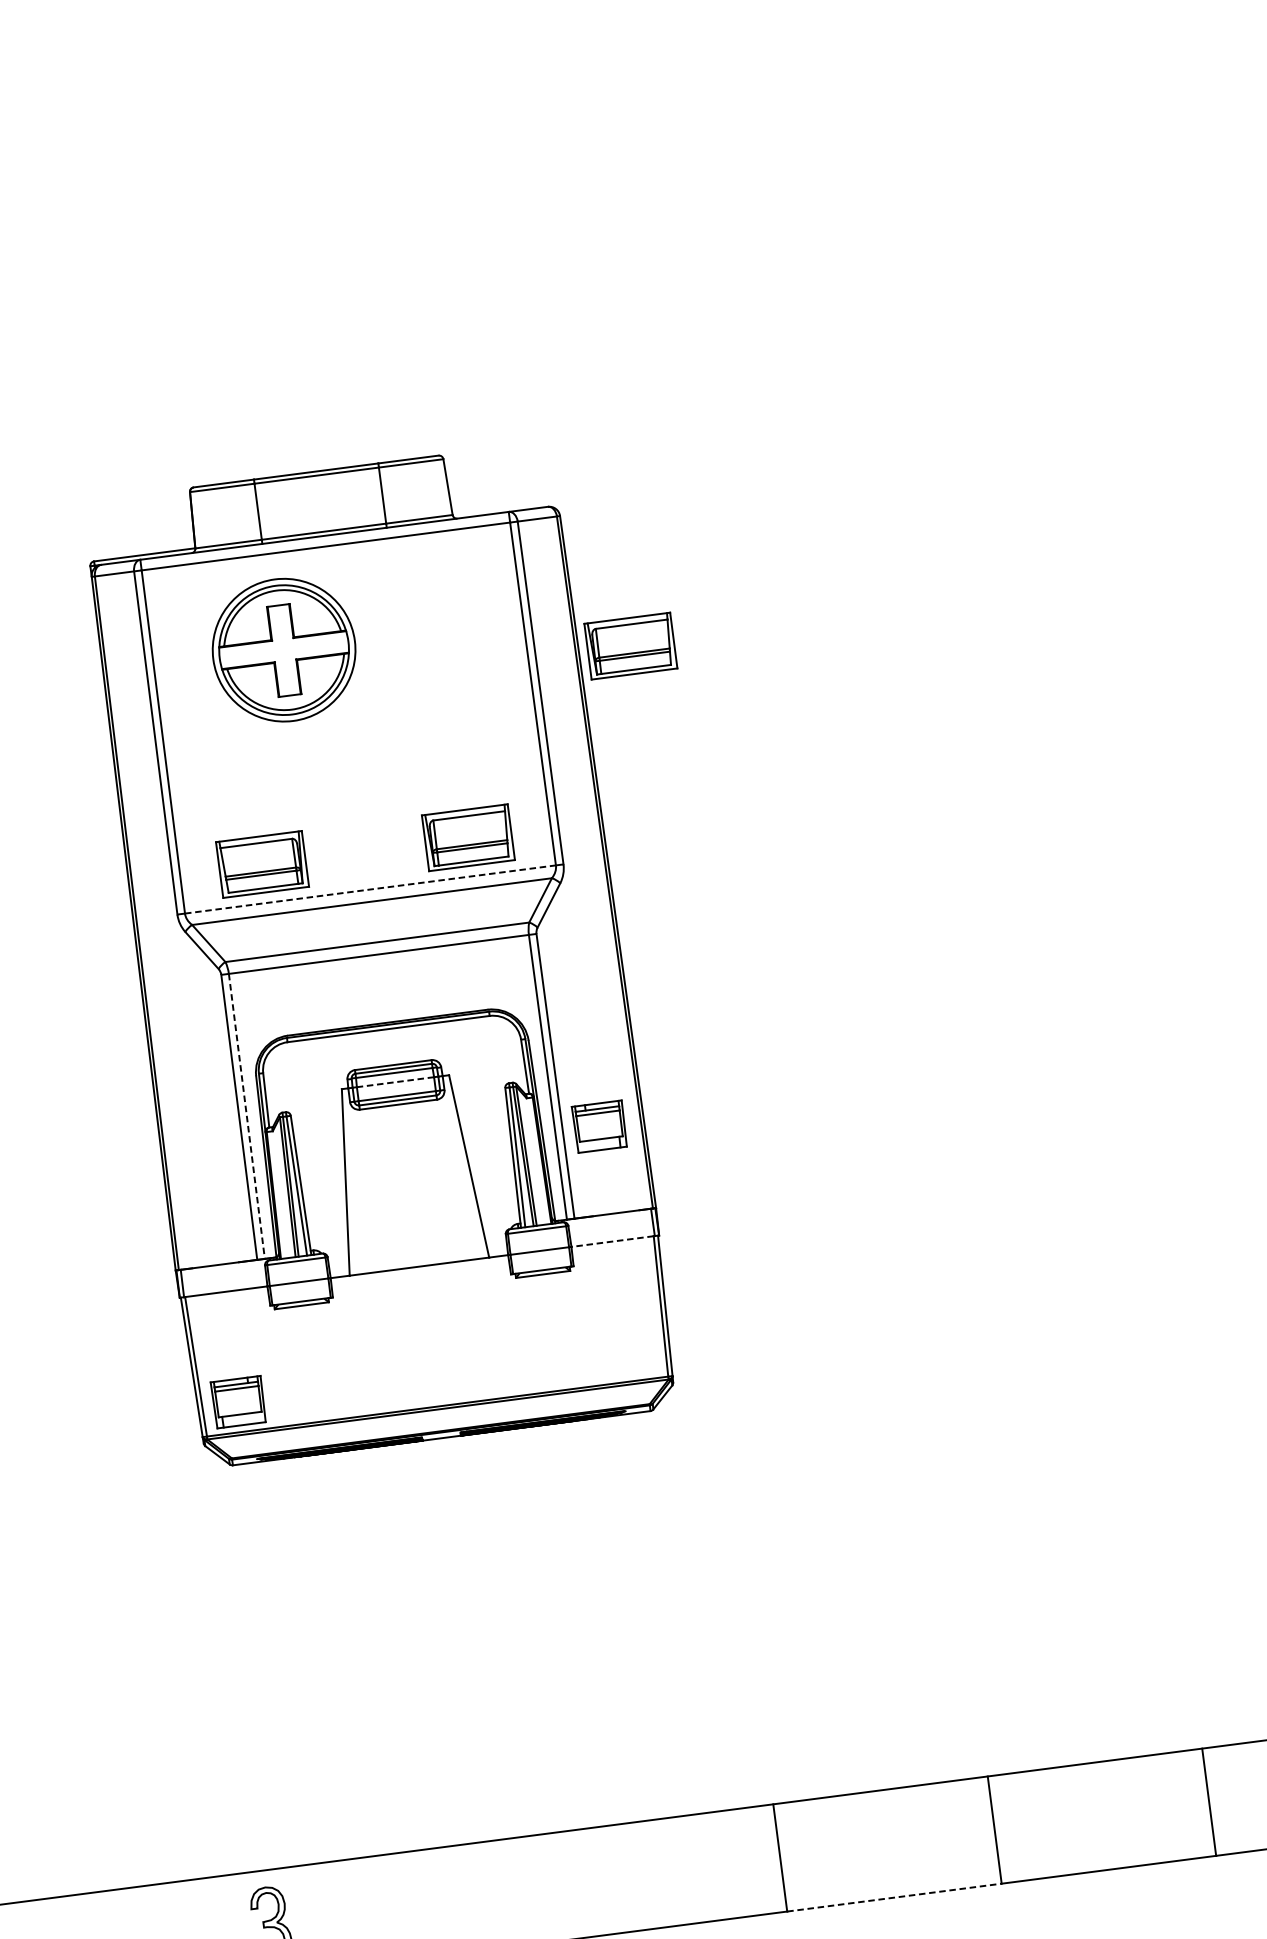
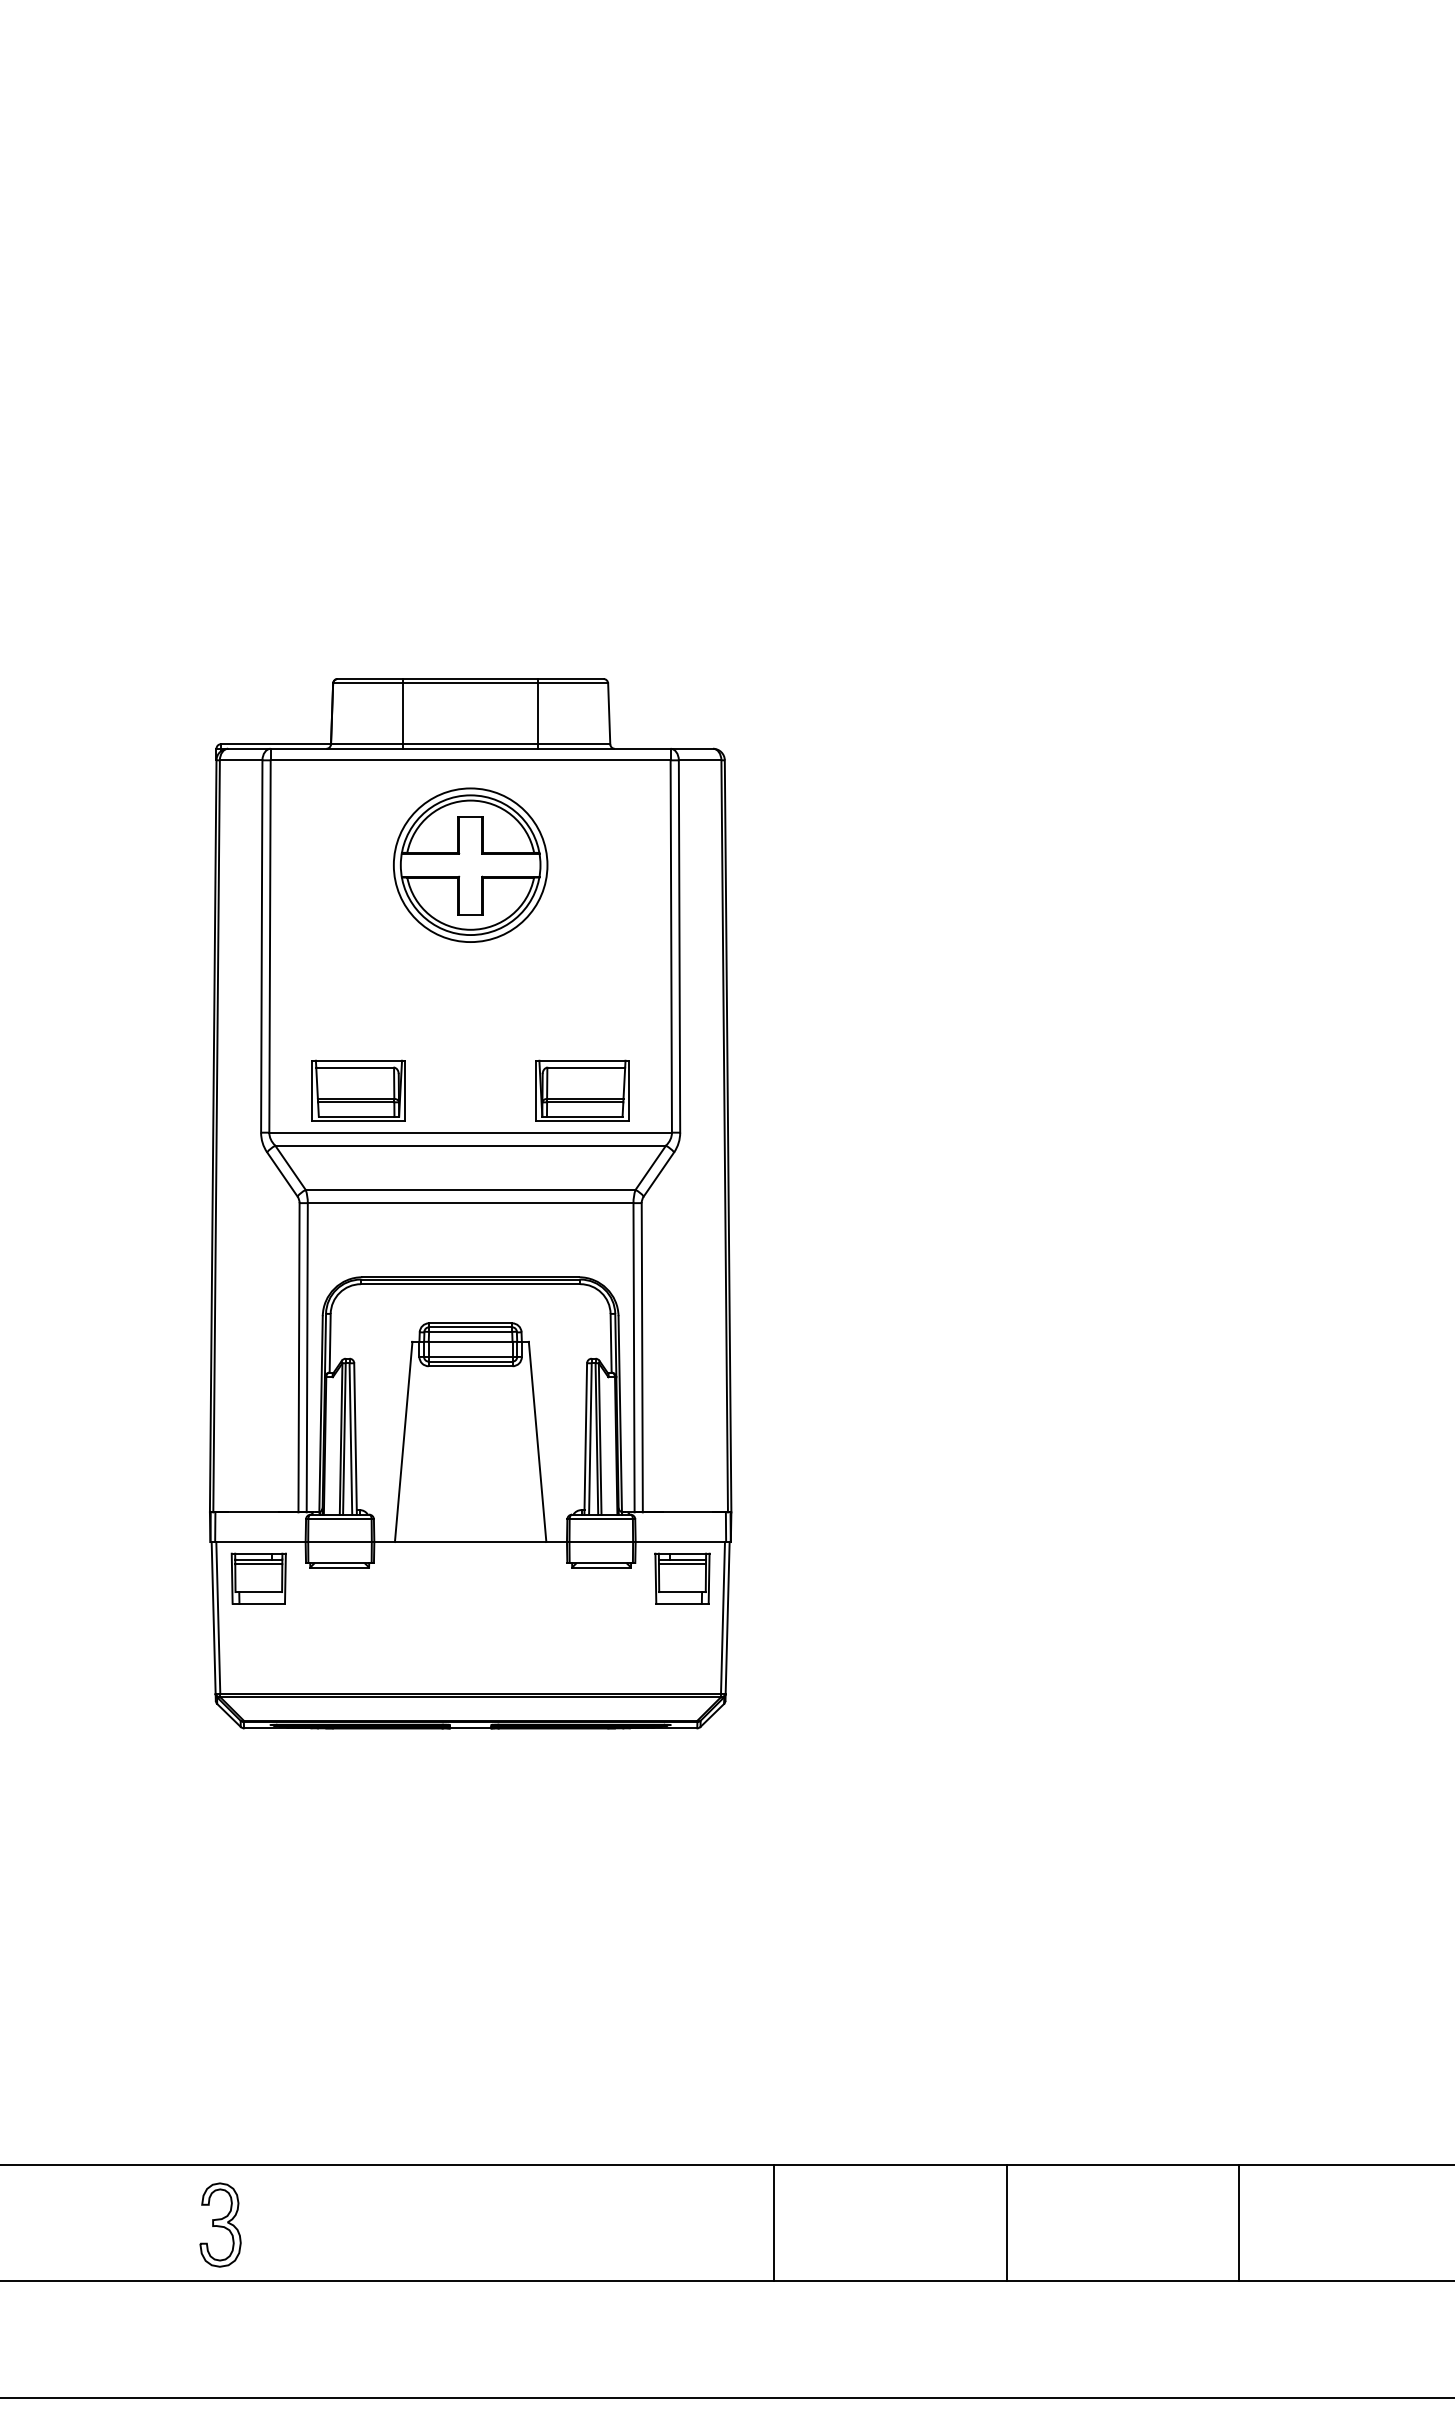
part: (630, 645) -> (782, 908), removed
part: (283, 649) -> (470, 864), moved
line: (371, 889) -> (471, 1132), dashed -> solid
line: (395, 1081) -> (470, 1341), dashed -> solid
line: (247, 1116) -> (307, 1357), dashed -> solid
part: (599, 1126) -> (682, 1578), moved
line: (612, 1241) -> (680, 1542), dashed -> solid
part: (238, 1402) -> (258, 1578), moved
line: (894, 1897) -> (890, 2281), dashed -> solid

